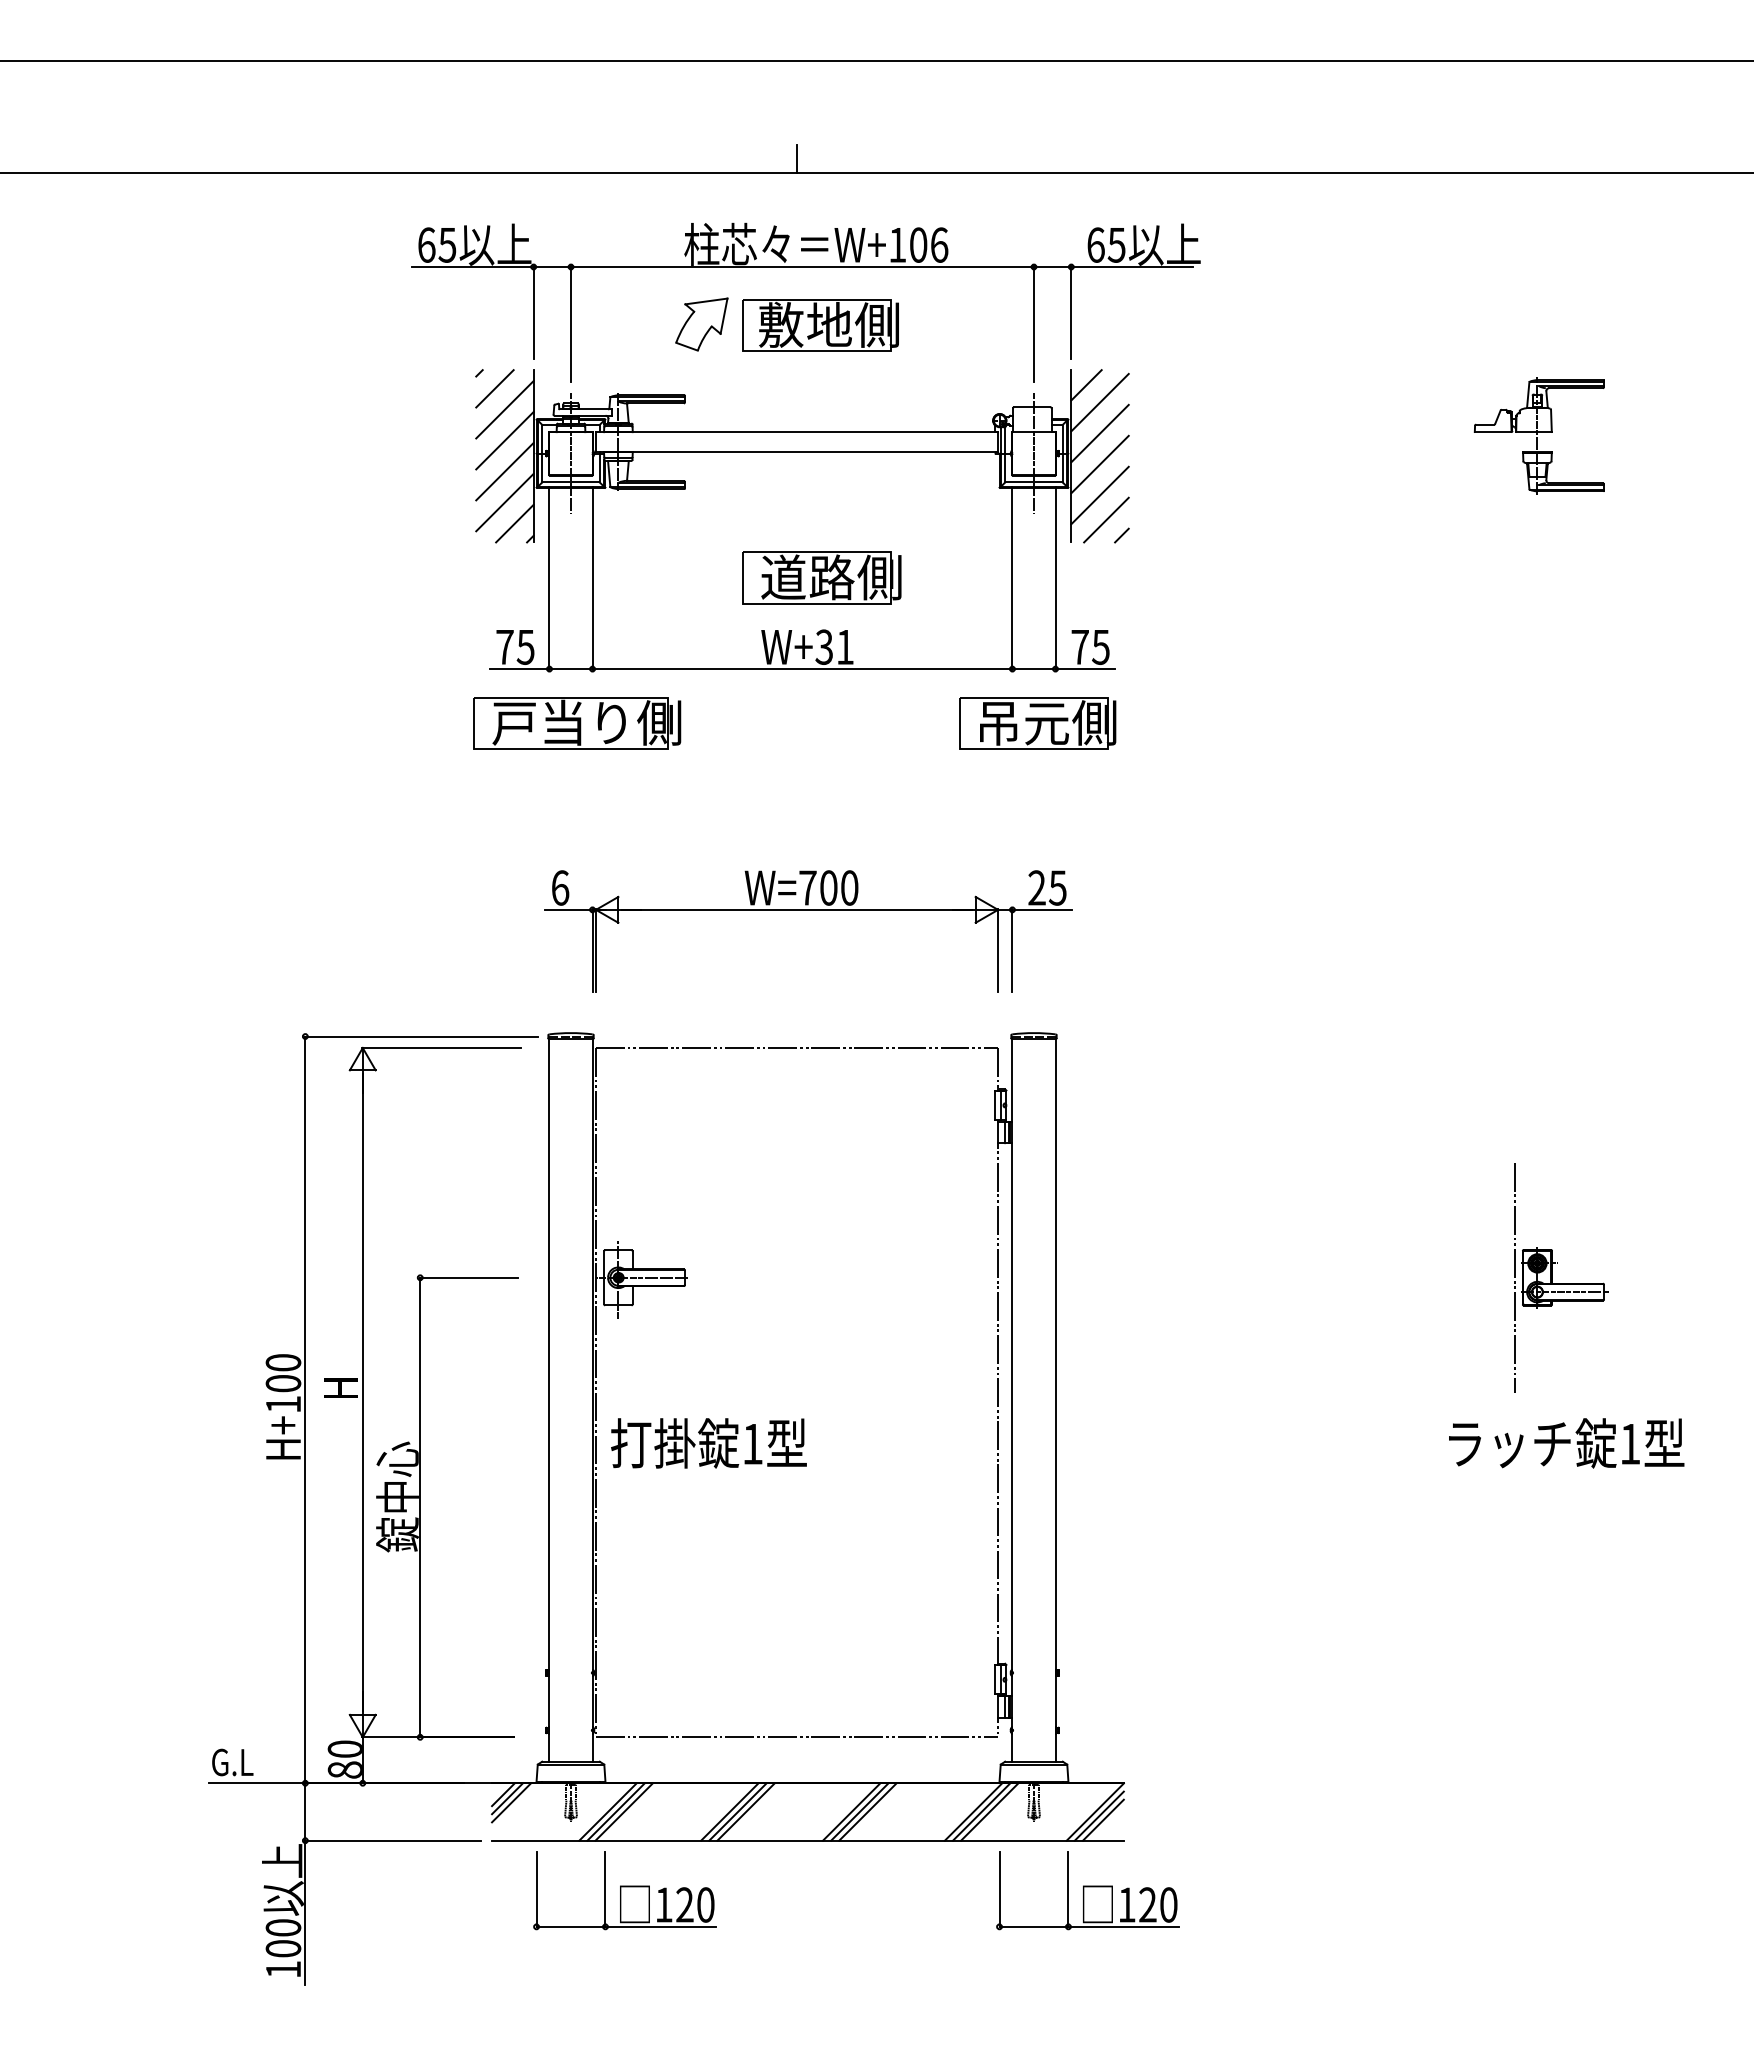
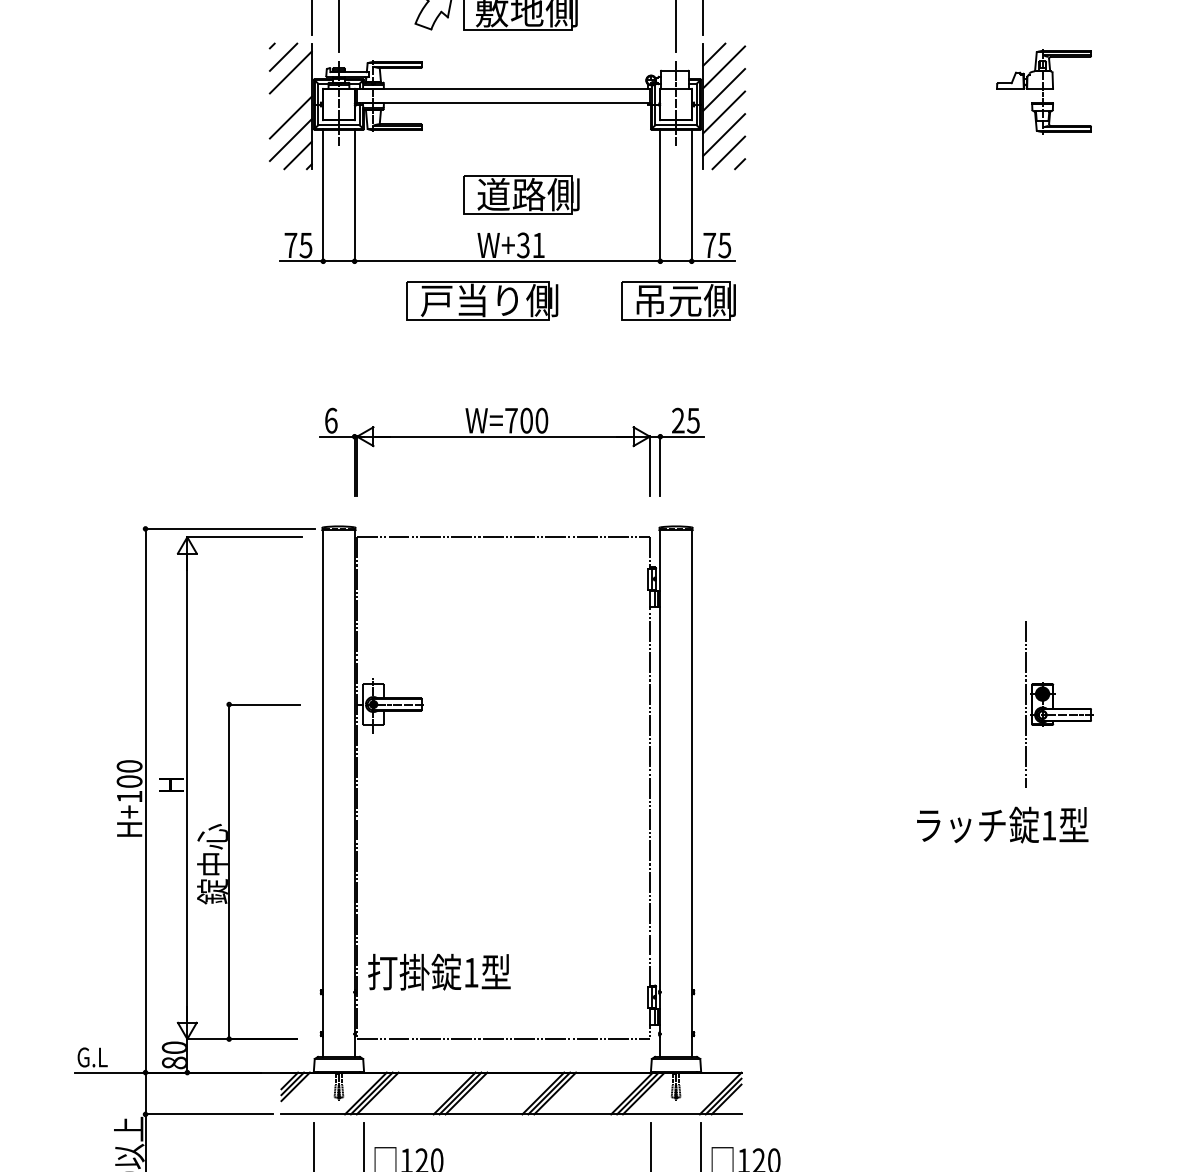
line: (504, 440) -> (290, 94), removed
part: (577, 723) -> (482, 300), moved
text: (708, 1443) -> (439, 972), moved
text: (1566, 1443) -> (1002, 825), moved

